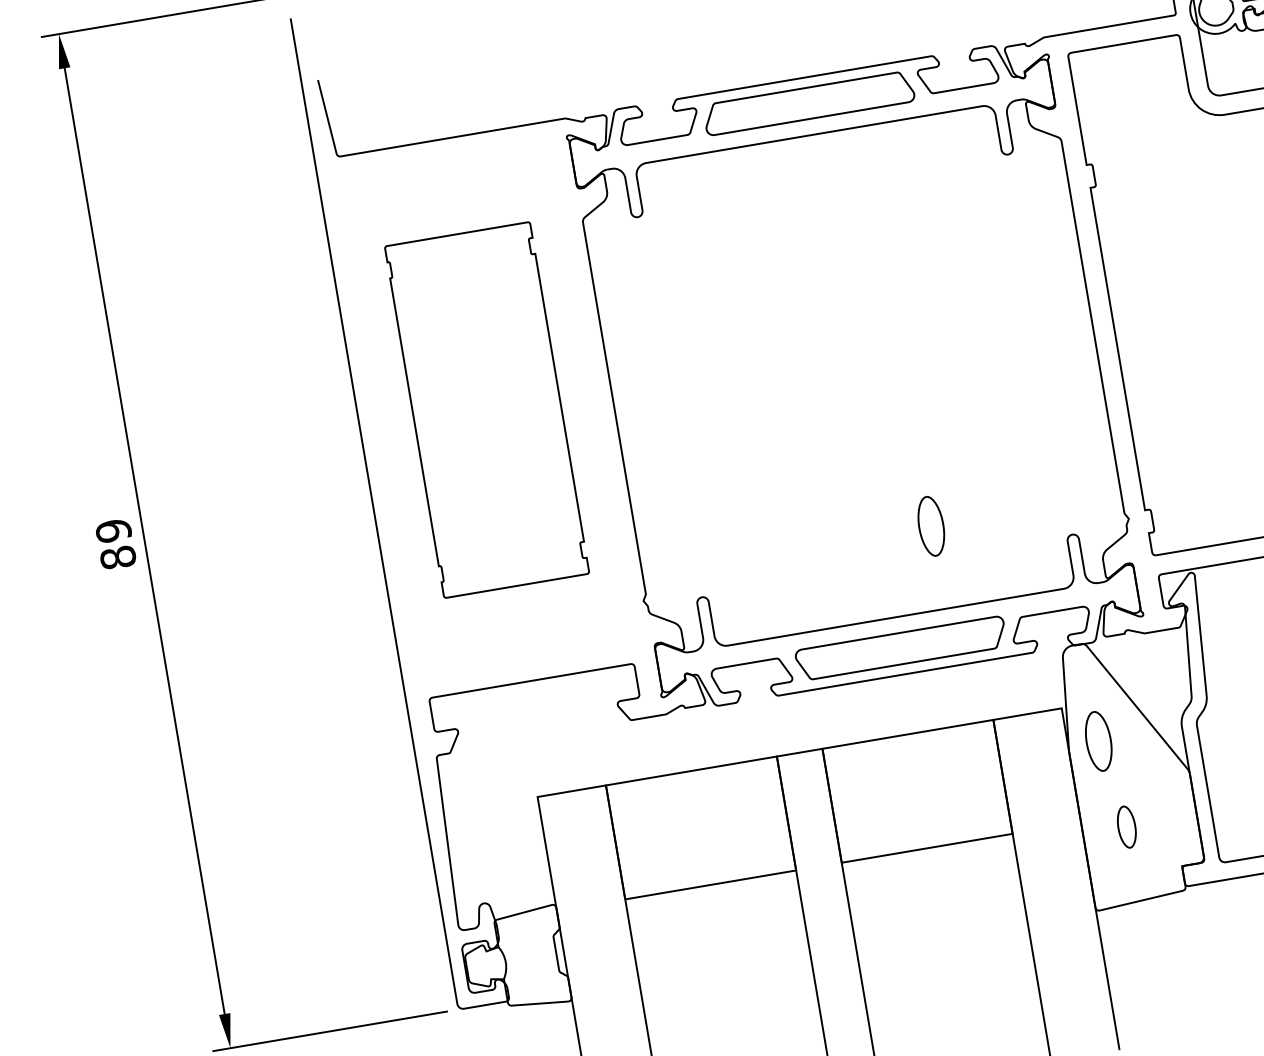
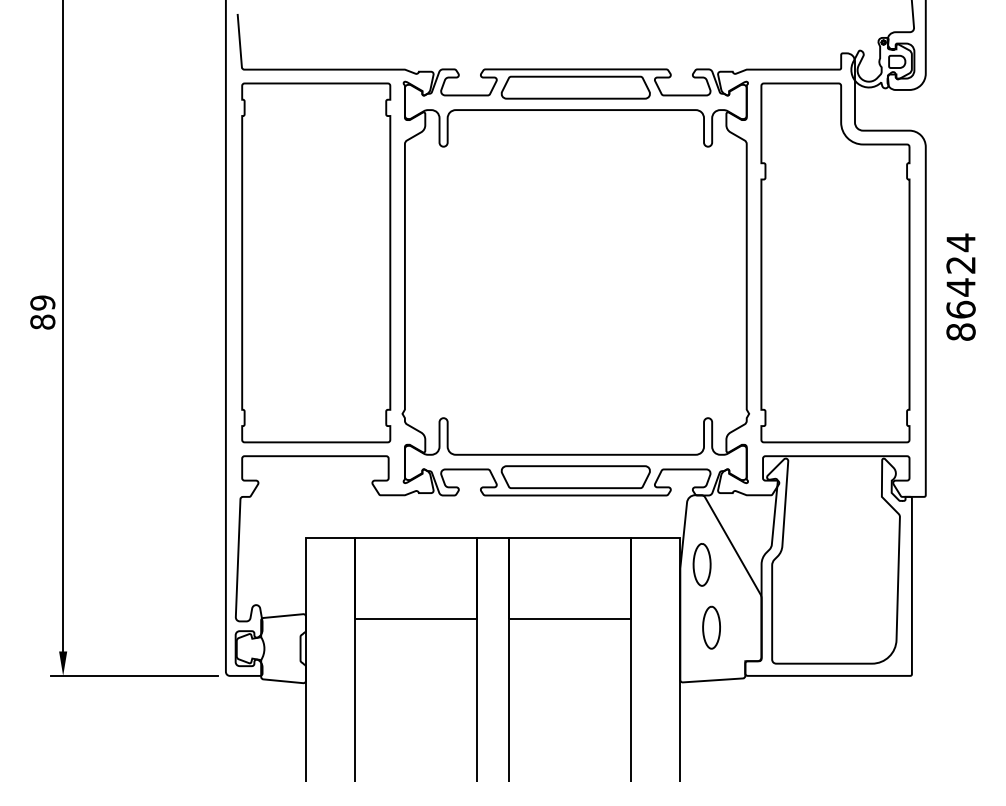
part: (487, 409) -> (316, 262), size x1.43
part: (930, 526) -> (610, 395), removed
part: (1126, 826) -> (711, 627), size x1.43

